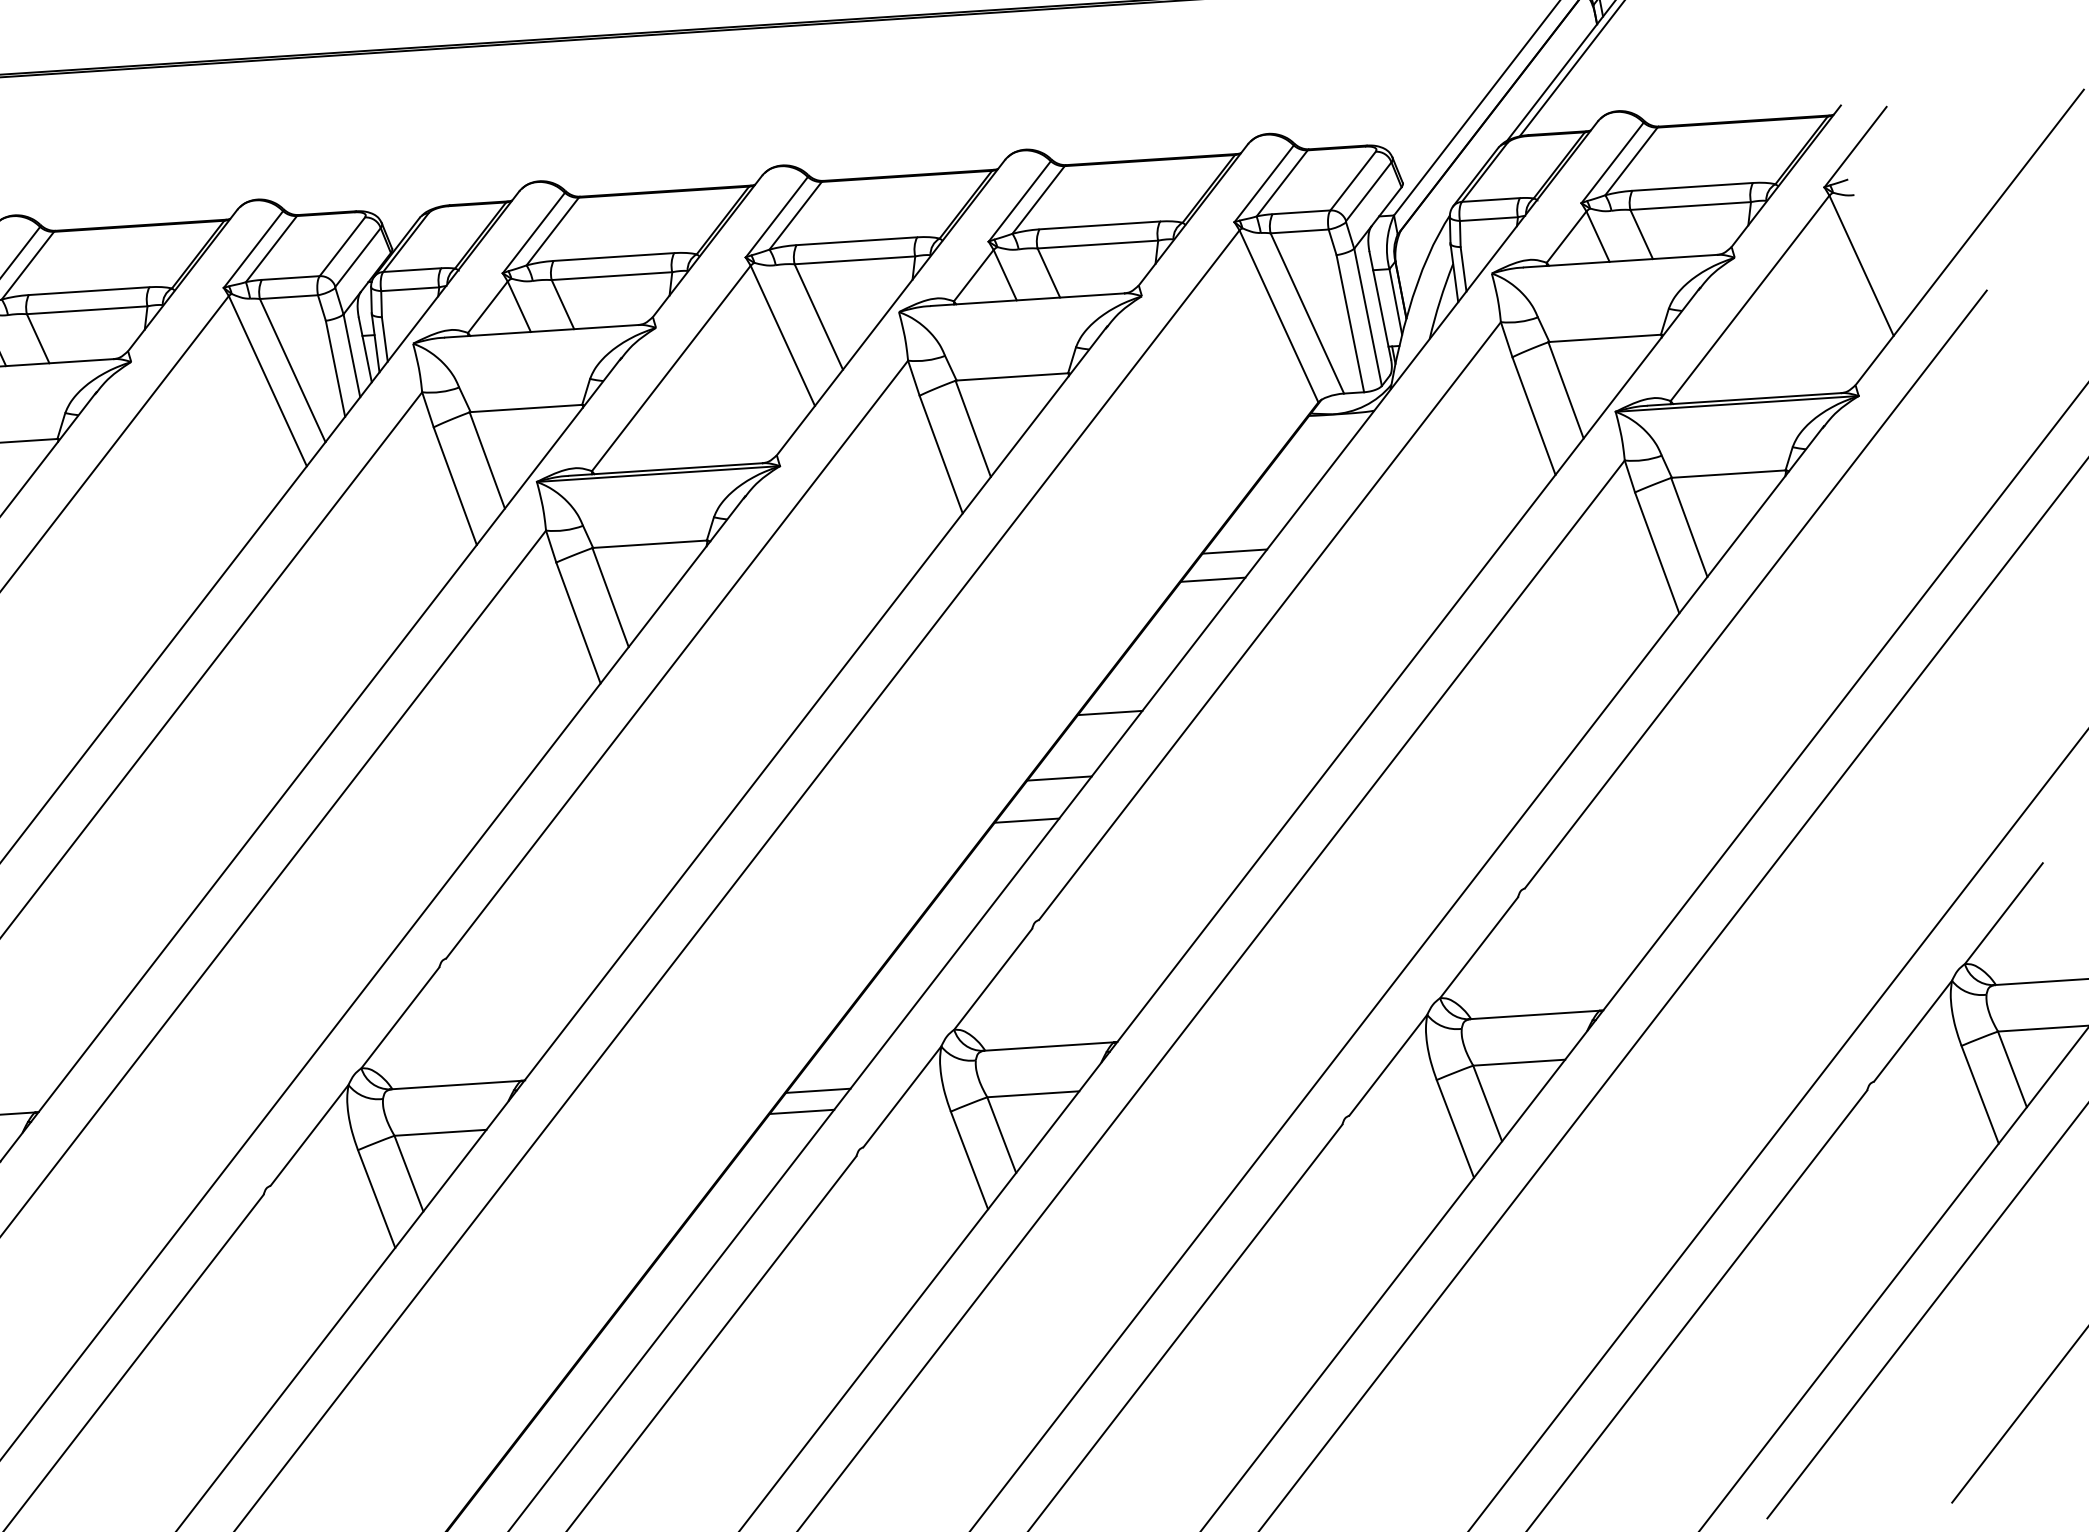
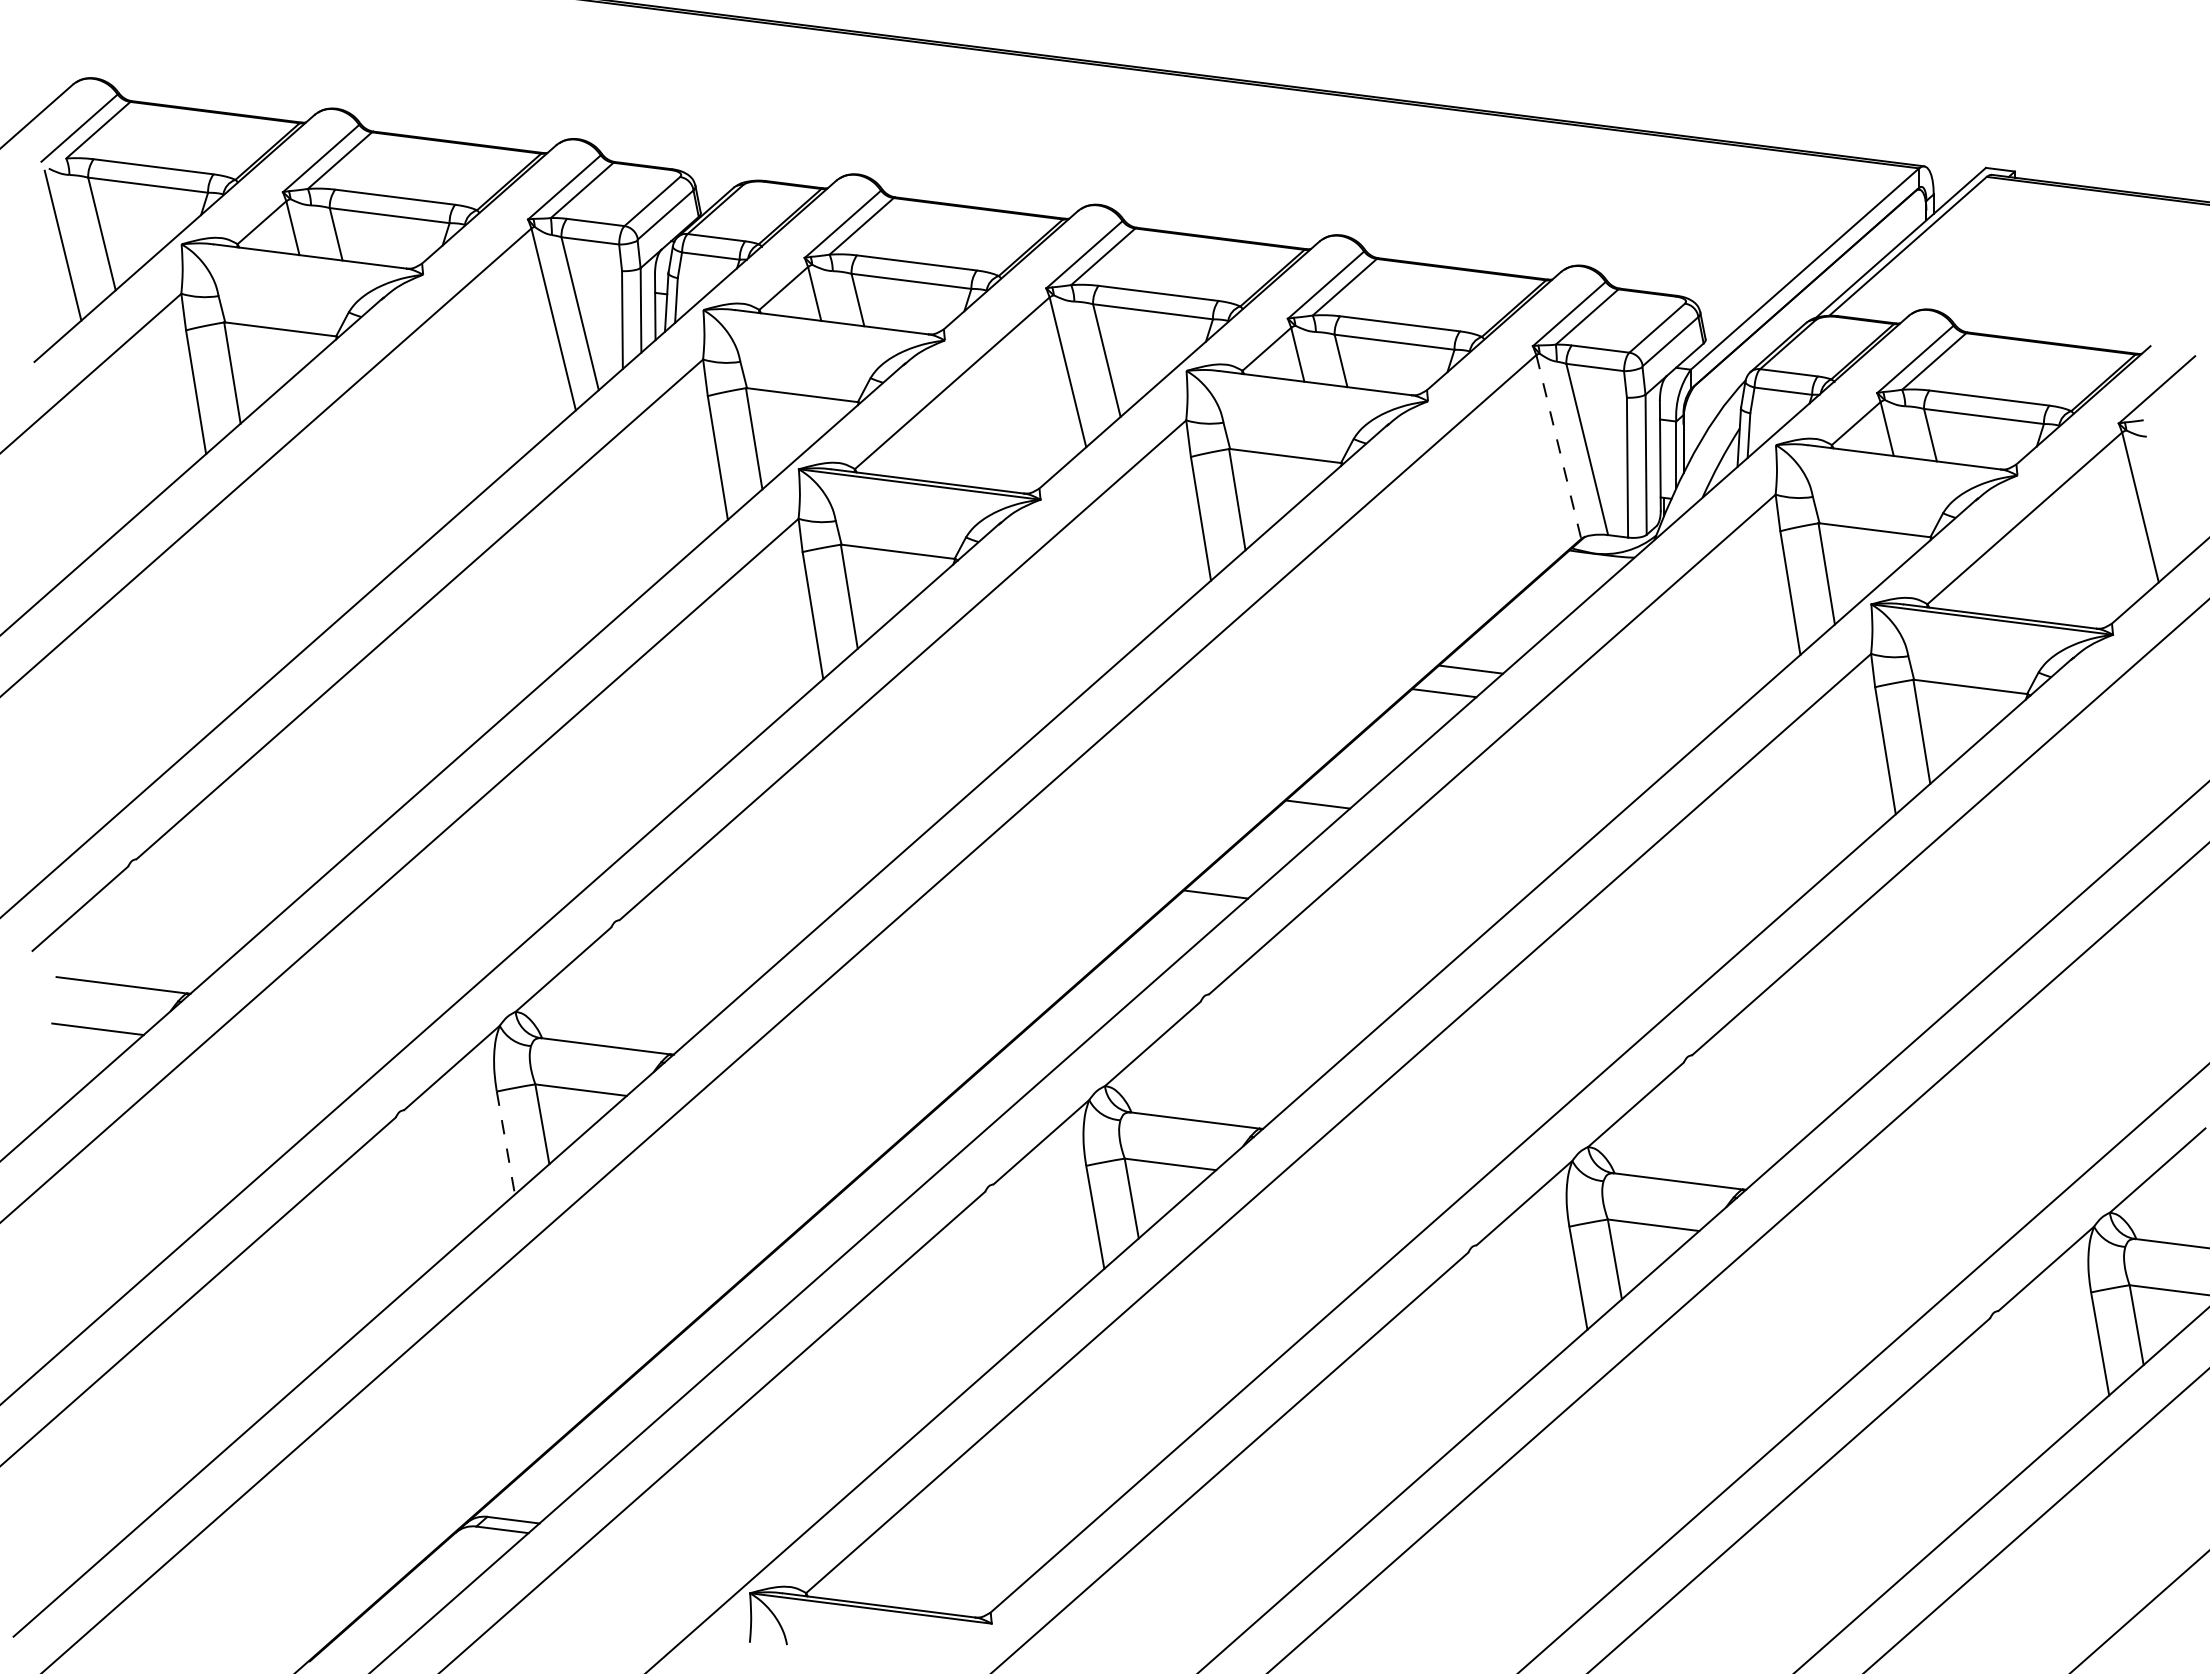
line: (1278, 316) -> (1558, 447), solid -> dashed
line: (1059, 778) -> (1255, 859), removed
line: (817, 1091) -> (959, 1120), removed
line: (801, 1111) -> (939, 1137), removed
line: (376, 1199) -> (505, 1143), solid -> dashed

